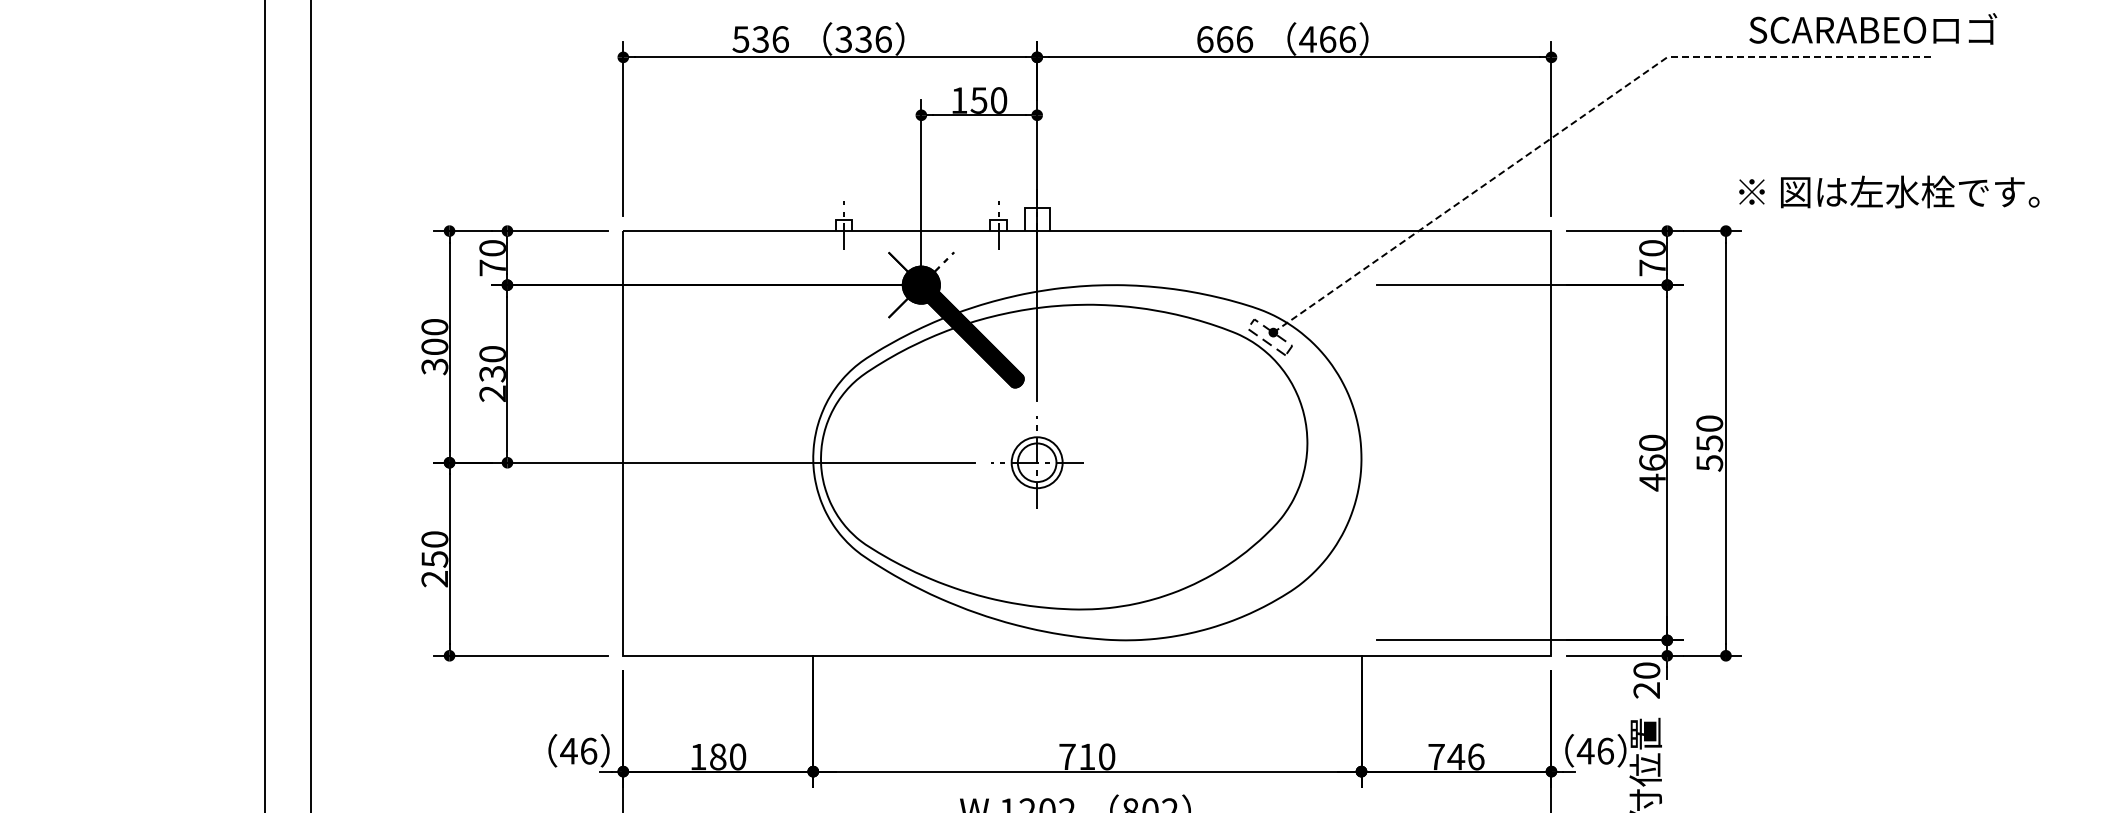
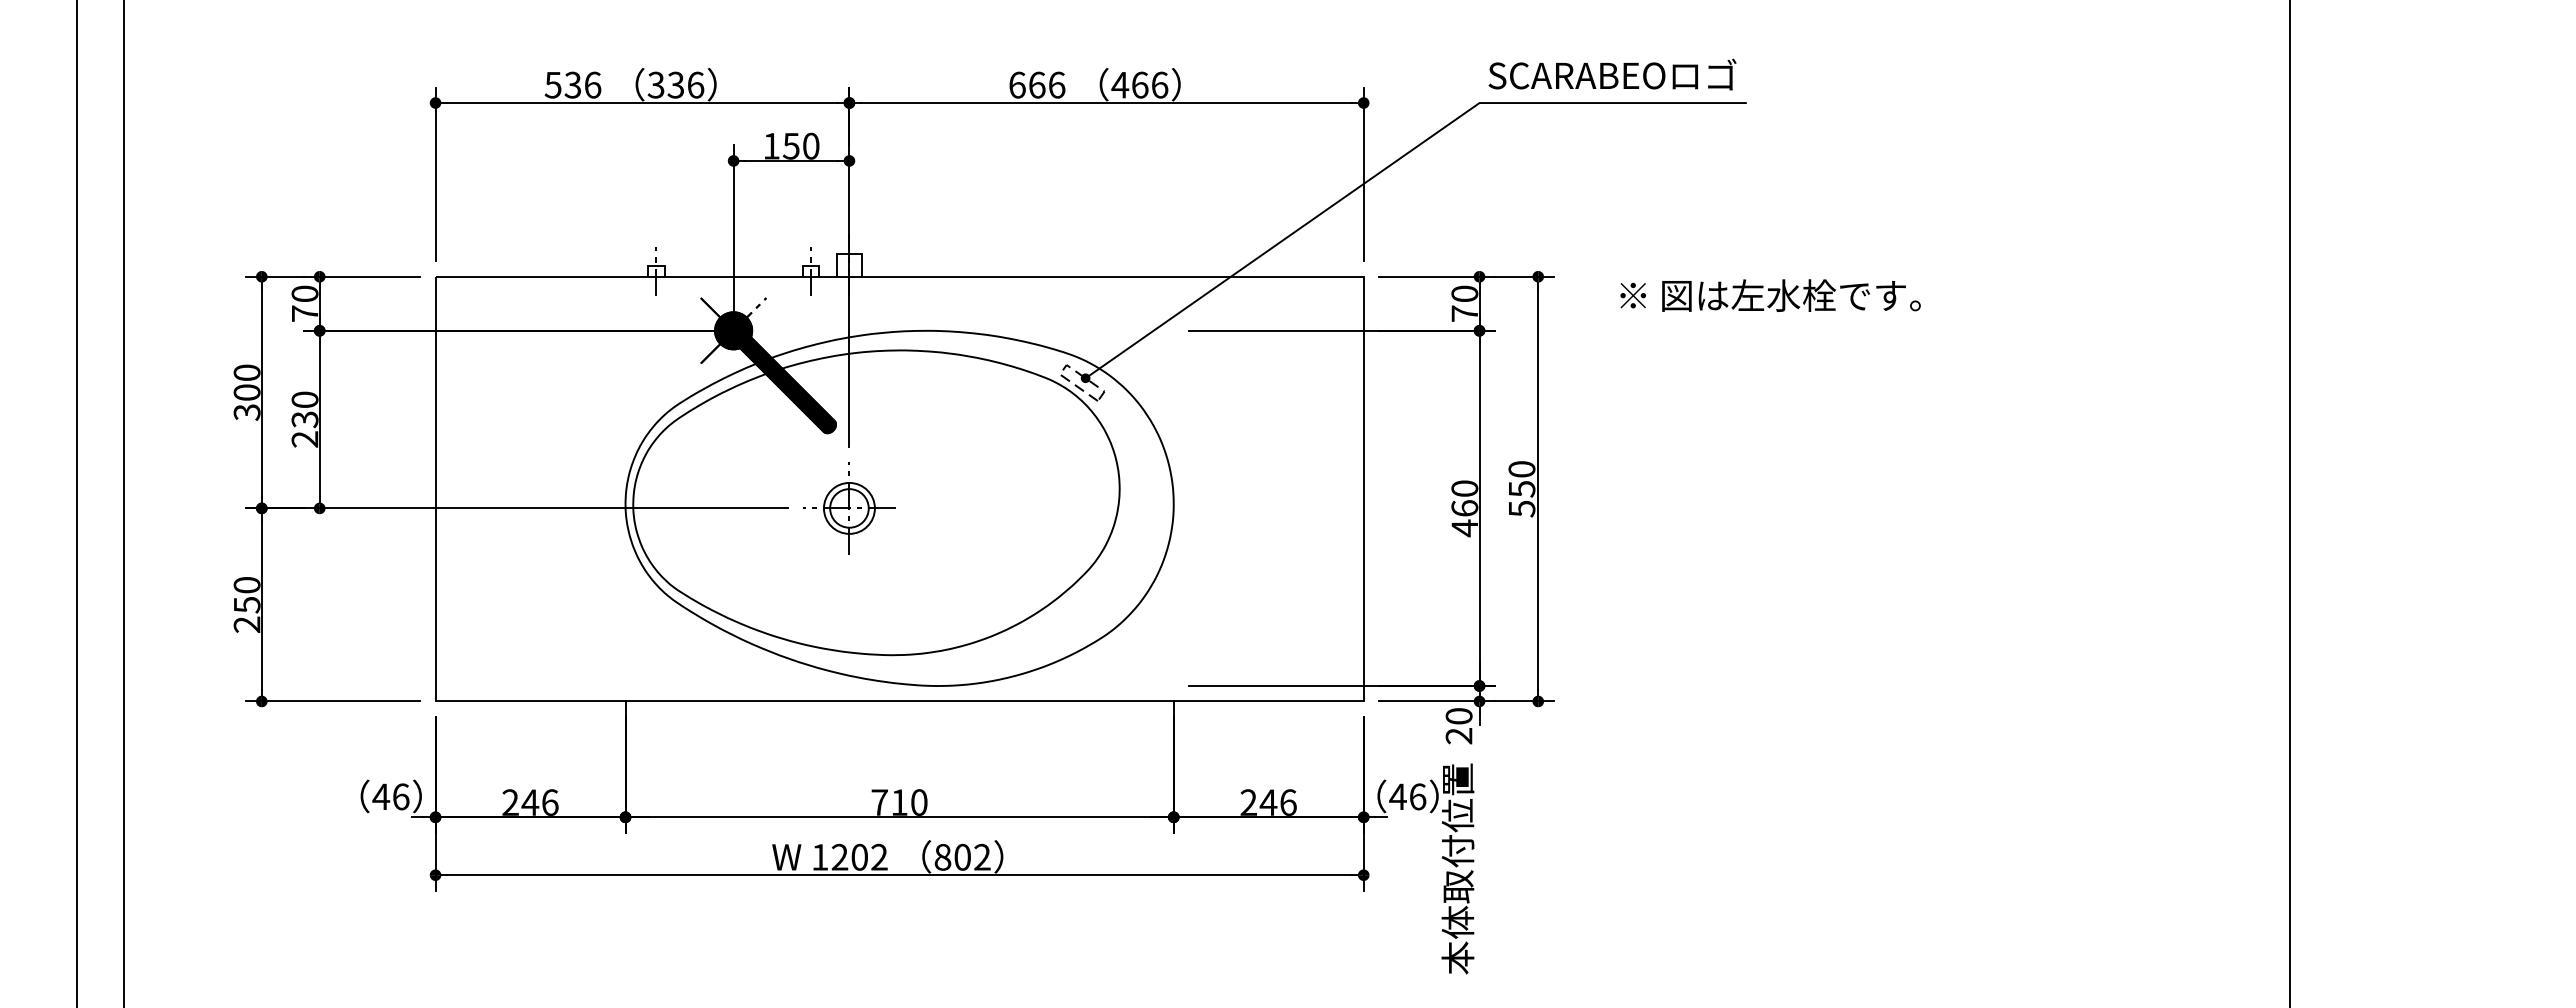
text: (1873, 28) -> (1612, 74), moved
line: (1580, 117) -> (1392, 163), dashed -> solid
text: (1889, 191) -> (1770, 295), moved
text: (718, 756) -> (530, 802), 180 -> 246
text: (1436, 756) -> (1248, 802), 746 -> 246

